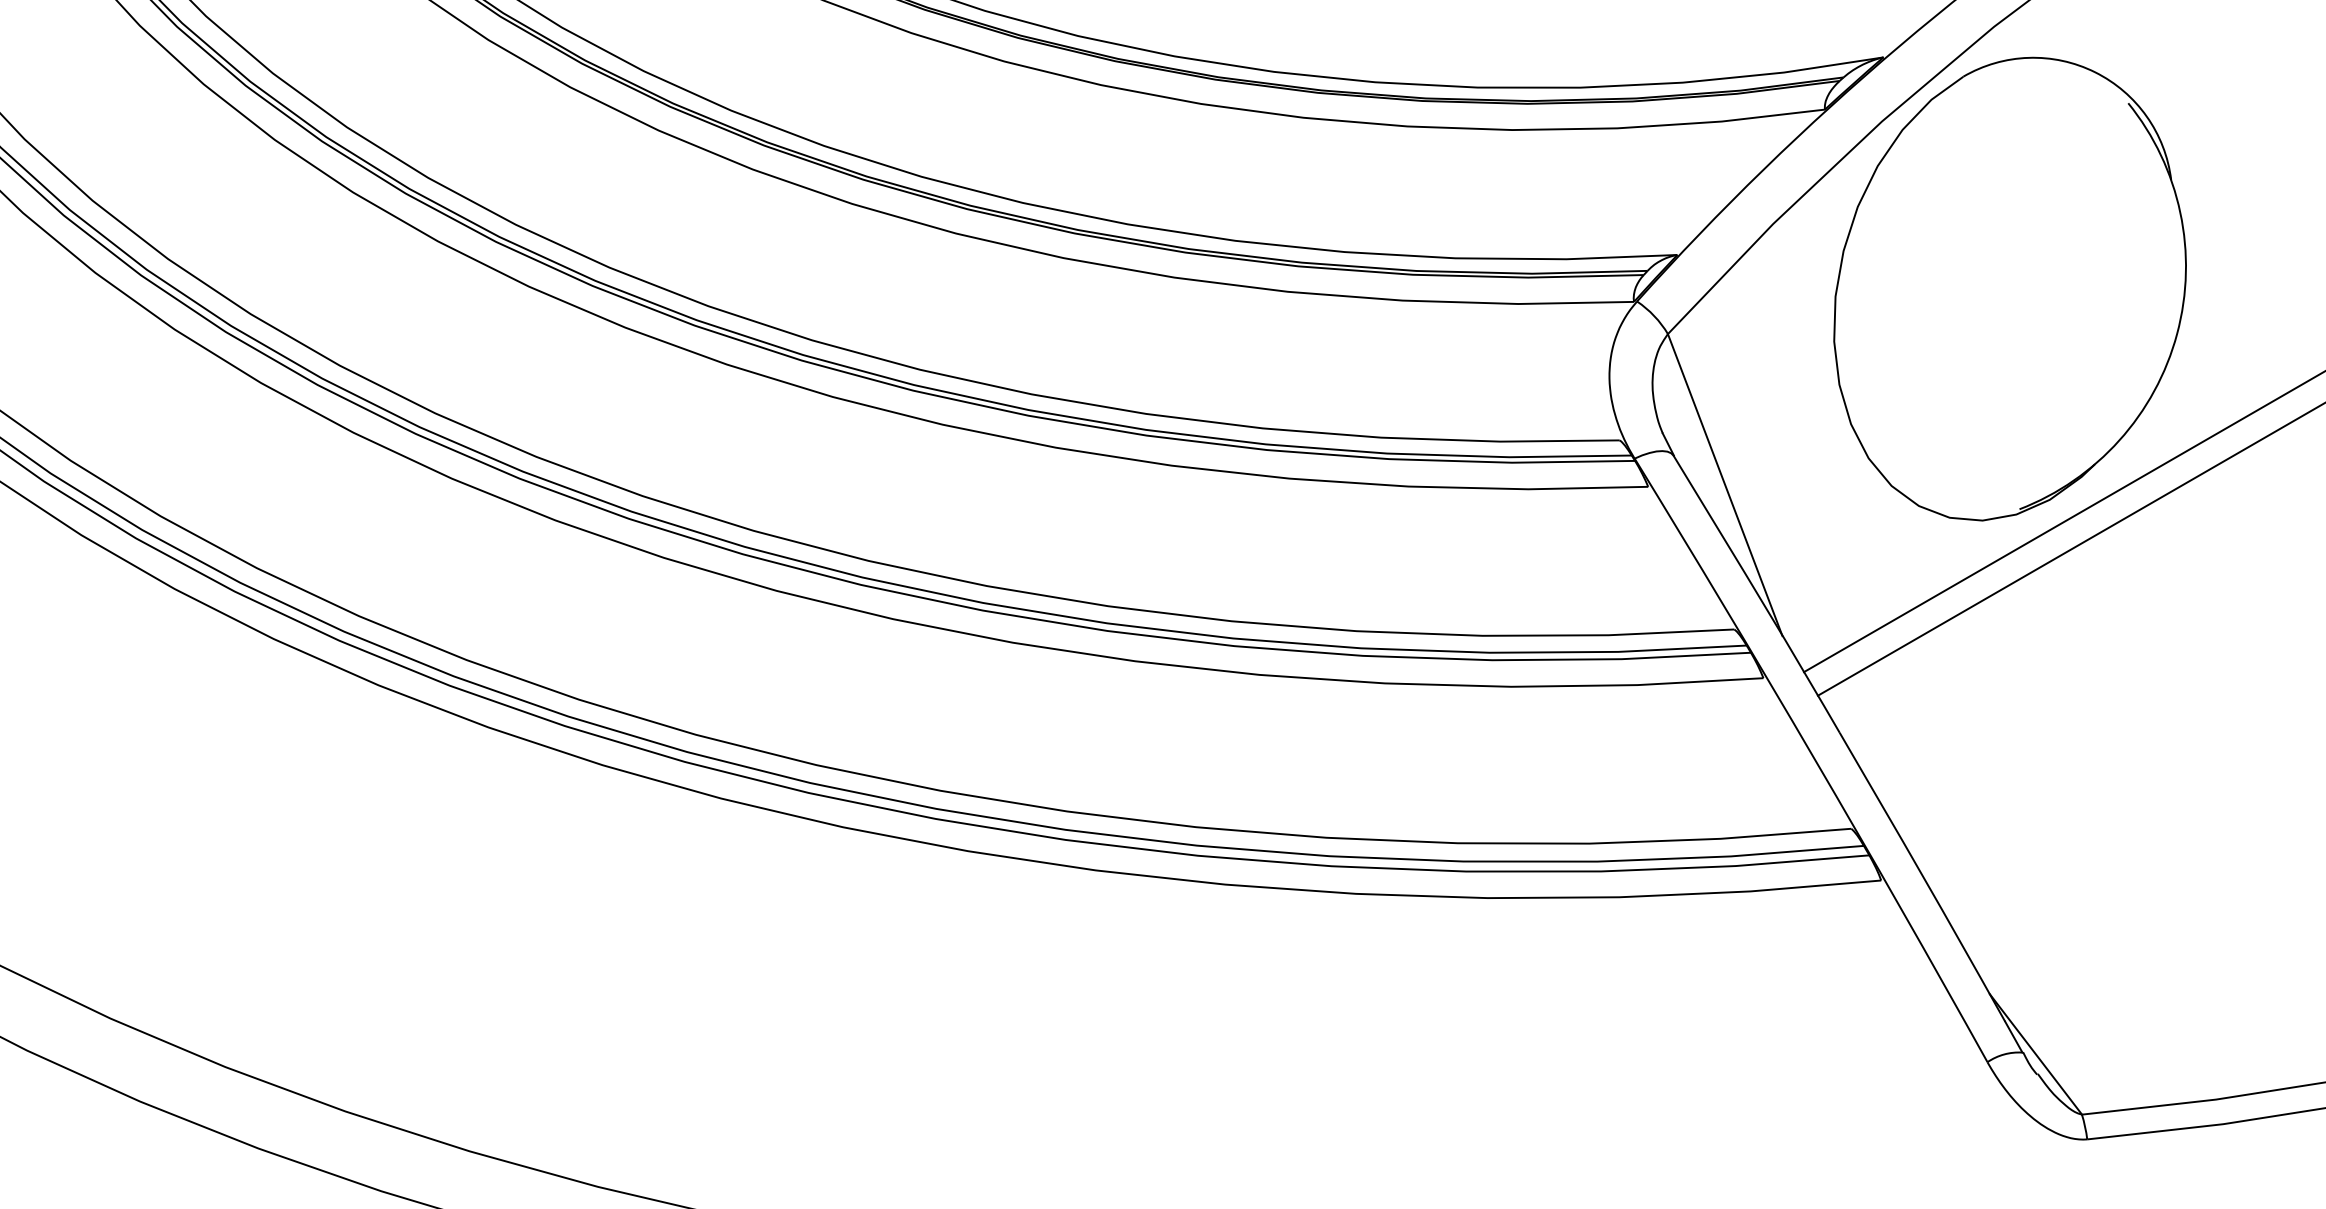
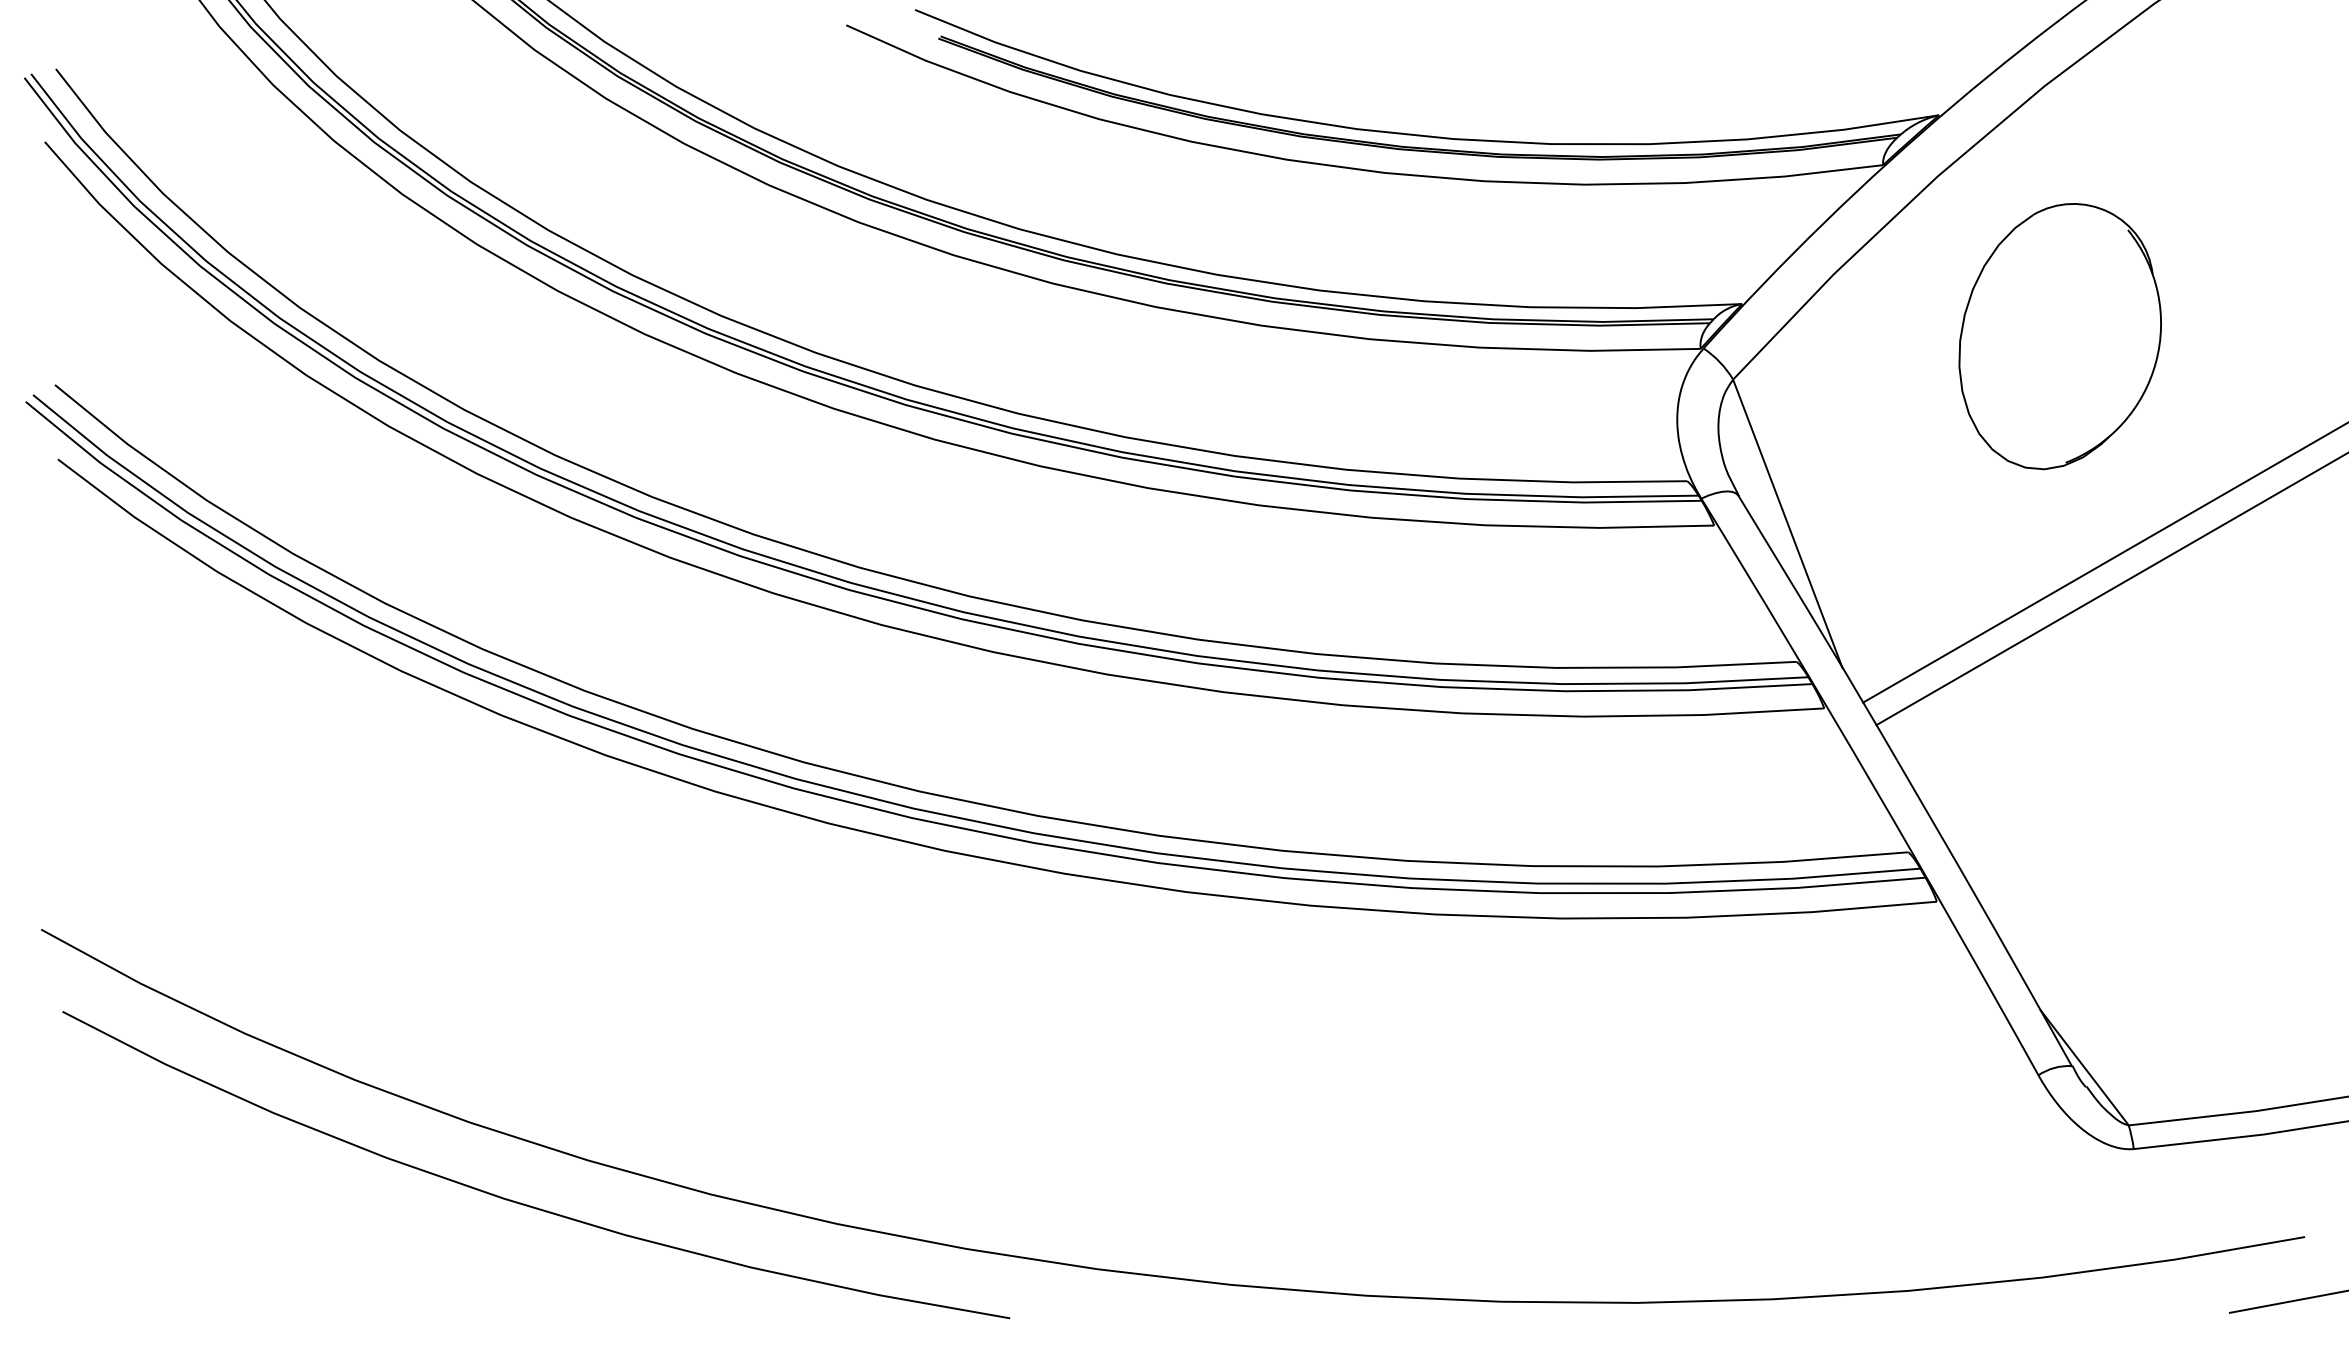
part: (2010, 288) -> (2060, 336), size x0.6

